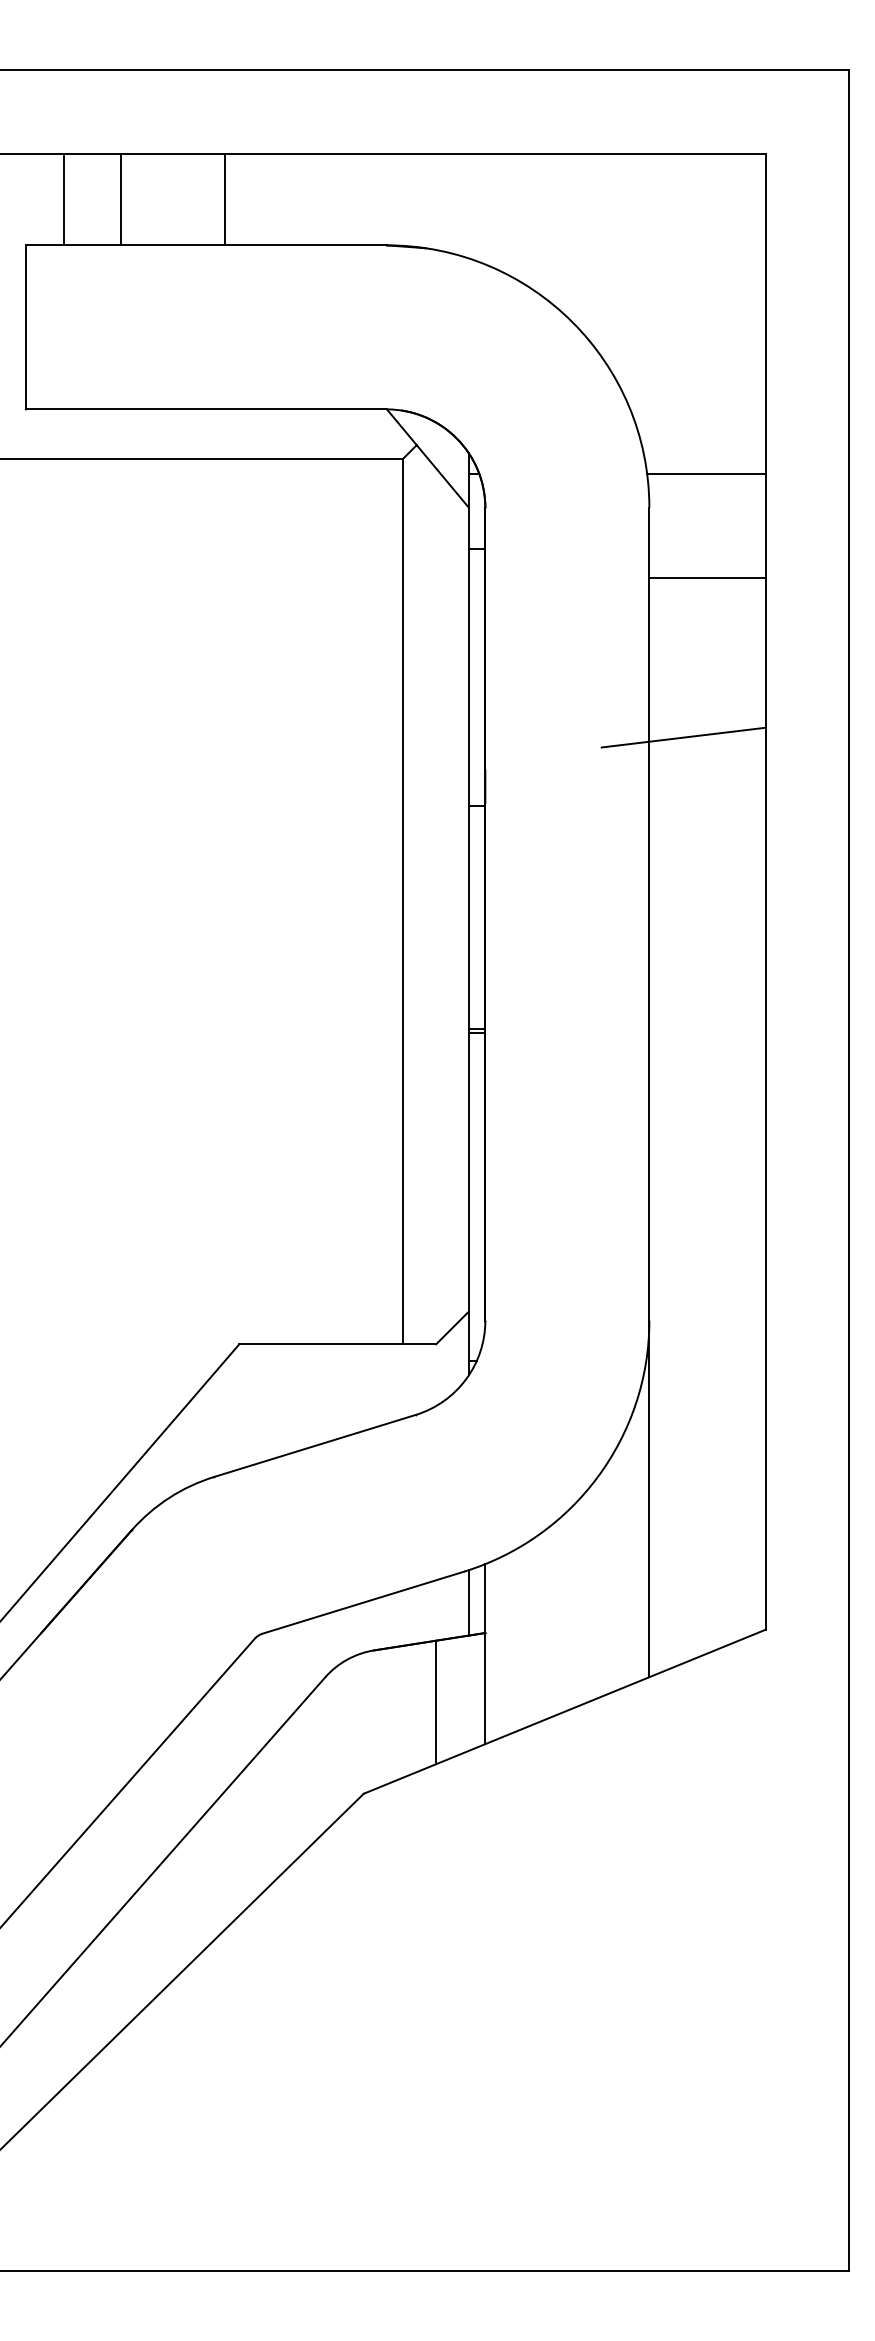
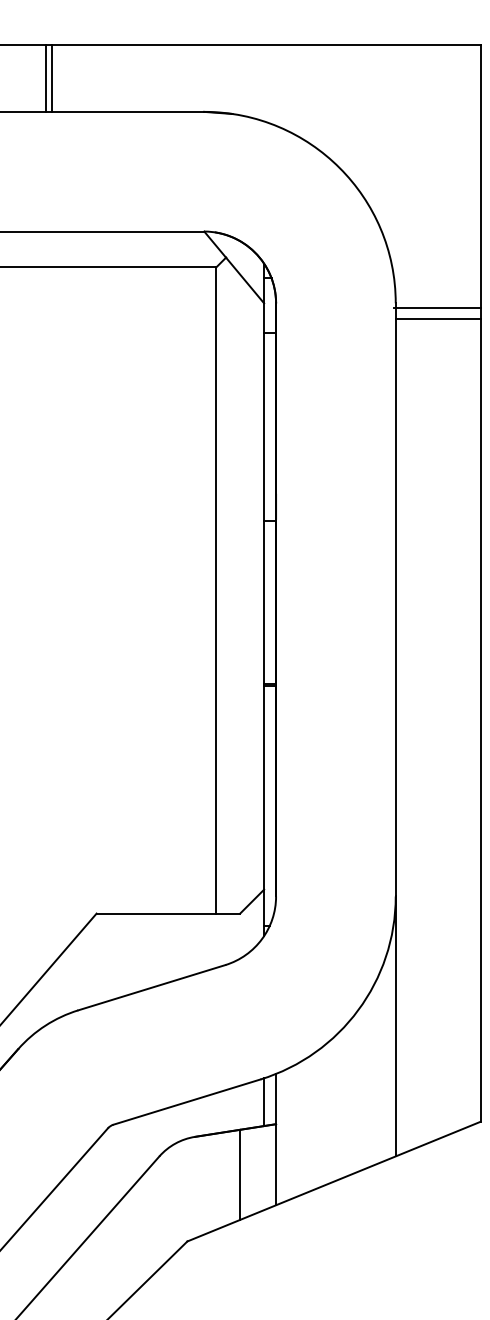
line: (121, 199) -> (45, 78), moved
line: (225, 199) -> (52, 78), moved
line: (706, 473) -> (437, 308), moved
line: (707, 577) -> (438, 319), moved
line: (683, 737) -> (420, 470), removed

